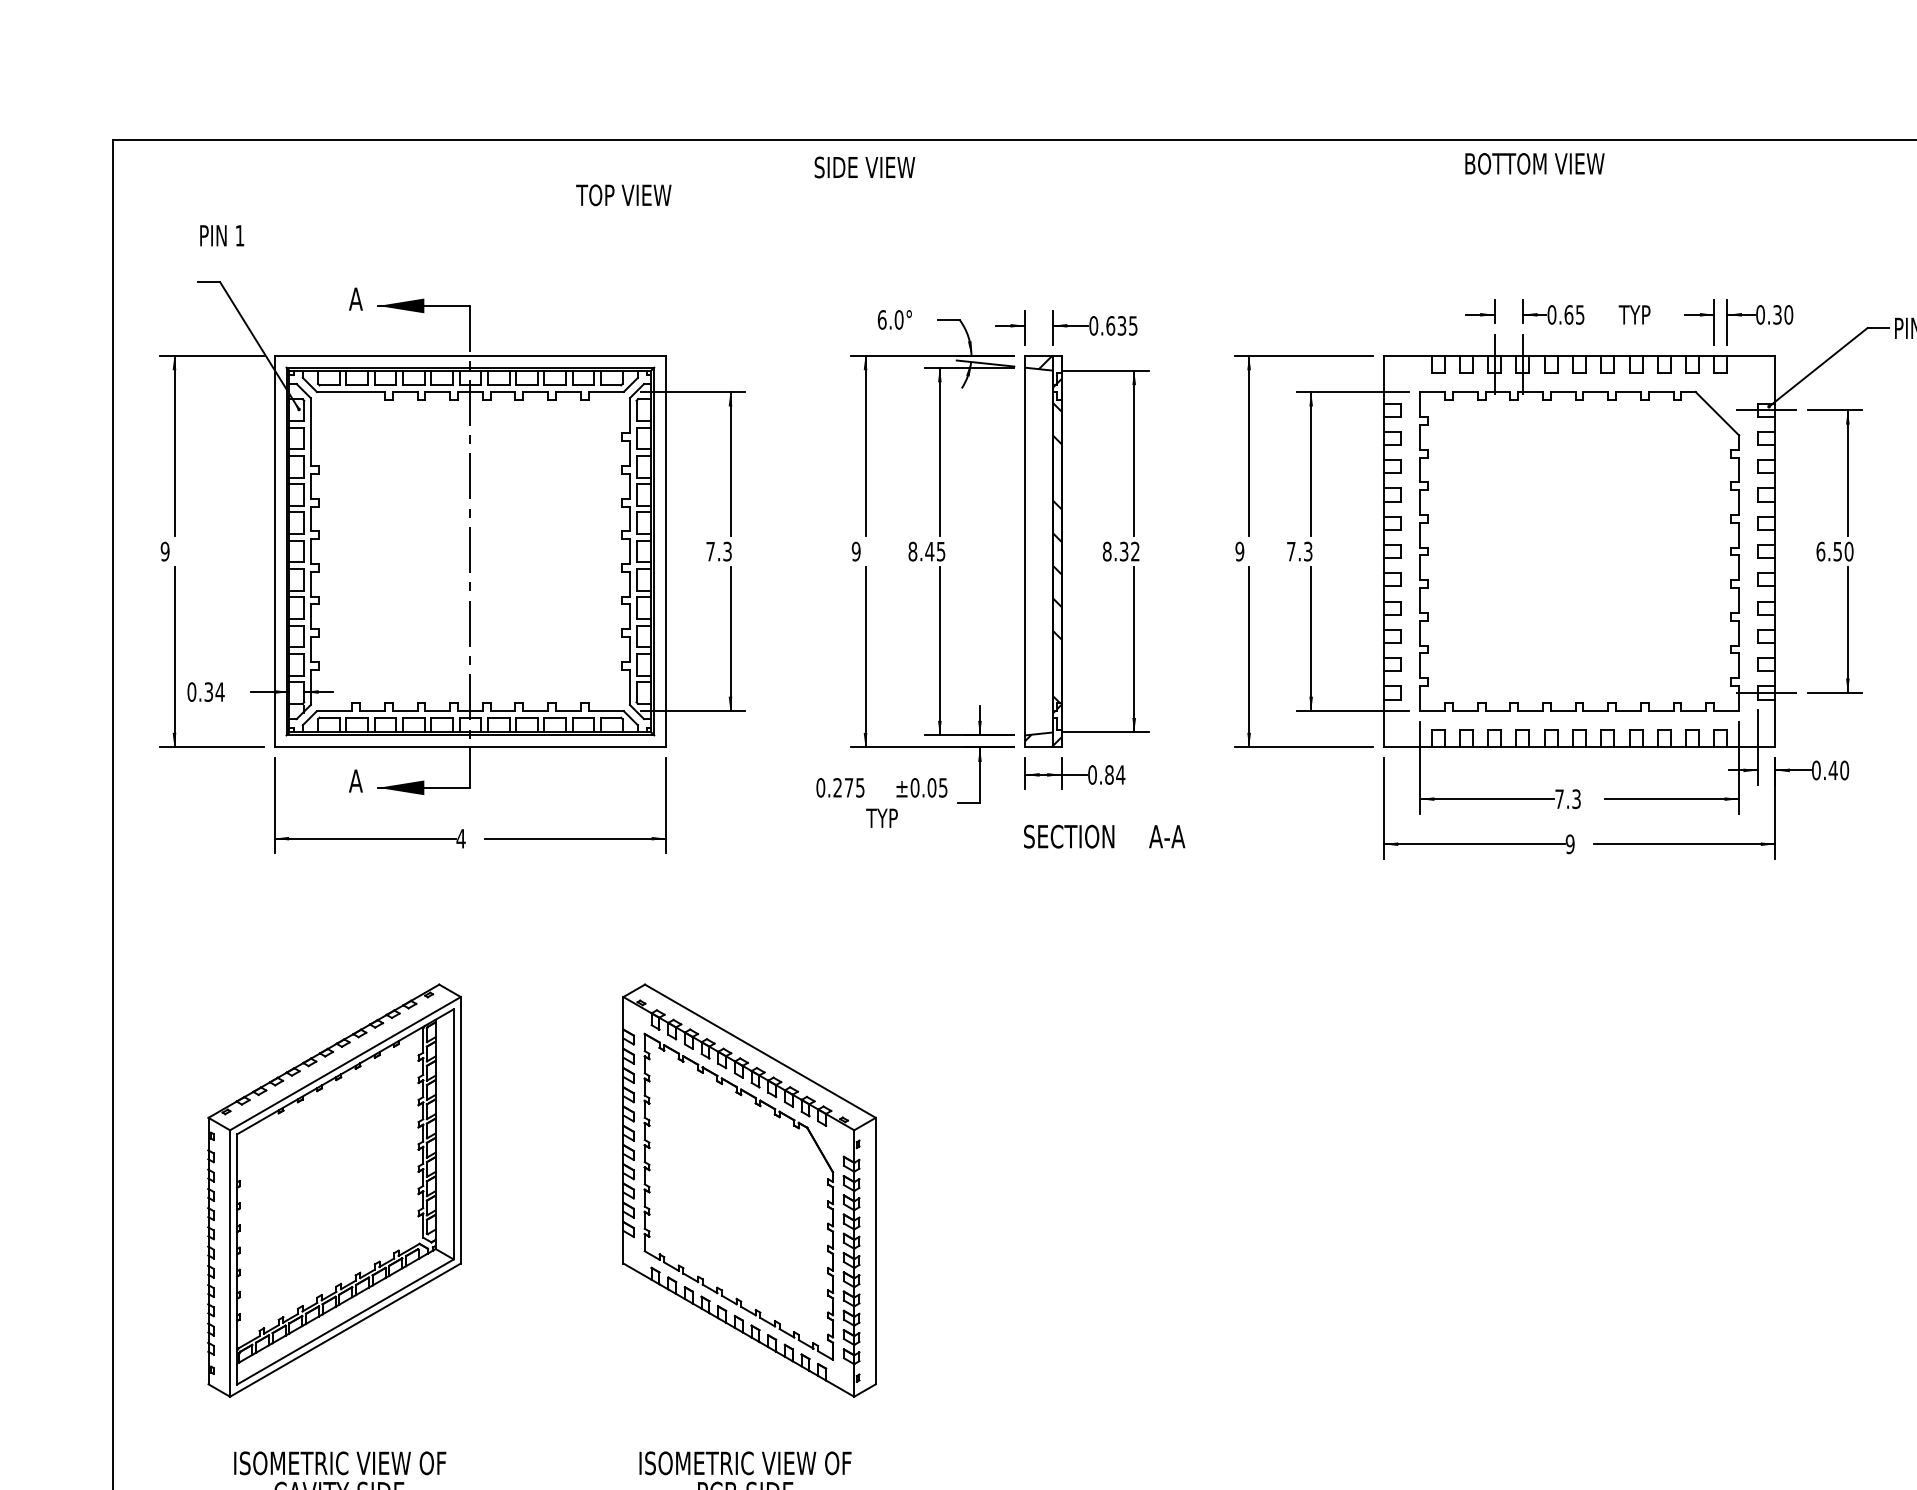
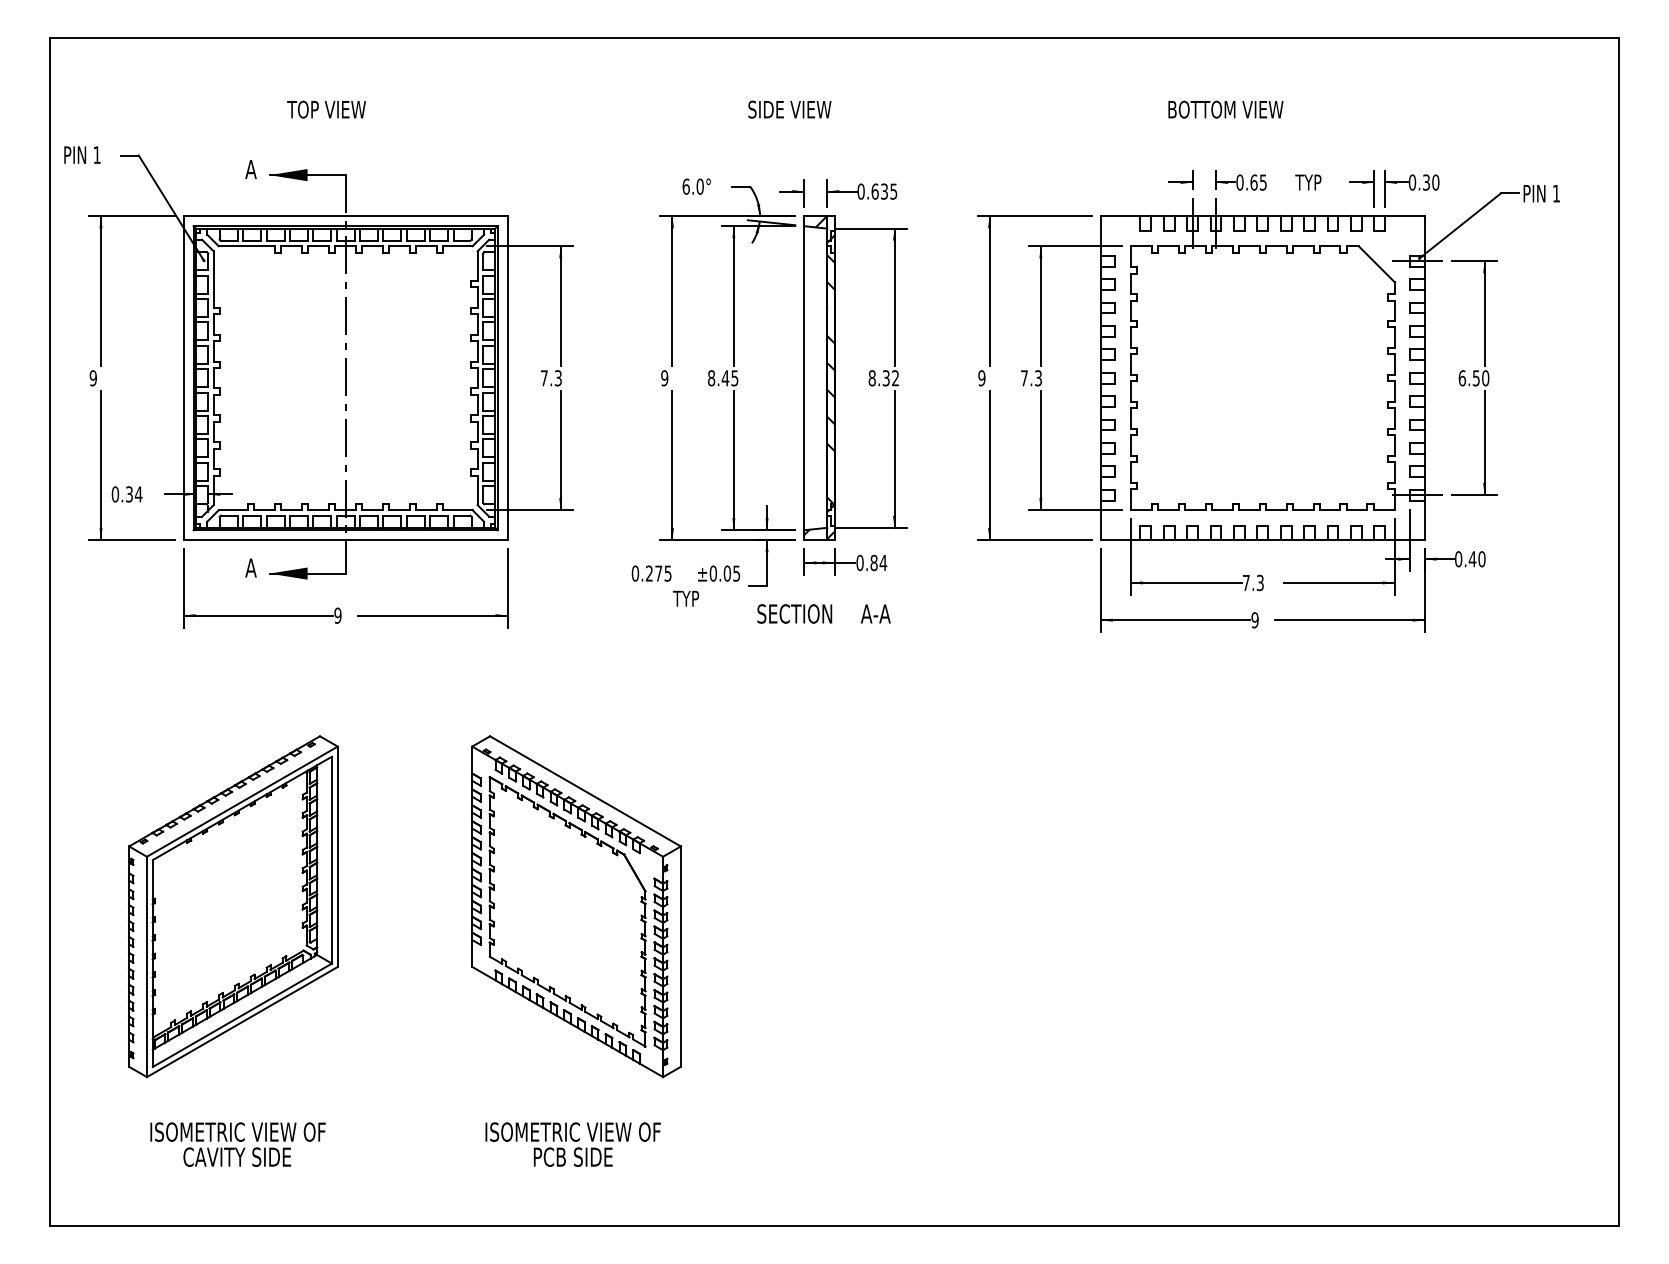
text: (1534, 163) -> (1225, 109), moved
text: (864, 167) -> (789, 109), moved
text: (623, 195) -> (326, 109), moved
text: (222, 235) -> (82, 154), moved
text: (1103, 836) -> (823, 613), moved
text: (460, 838) -> (337, 615), 4 -> 9

